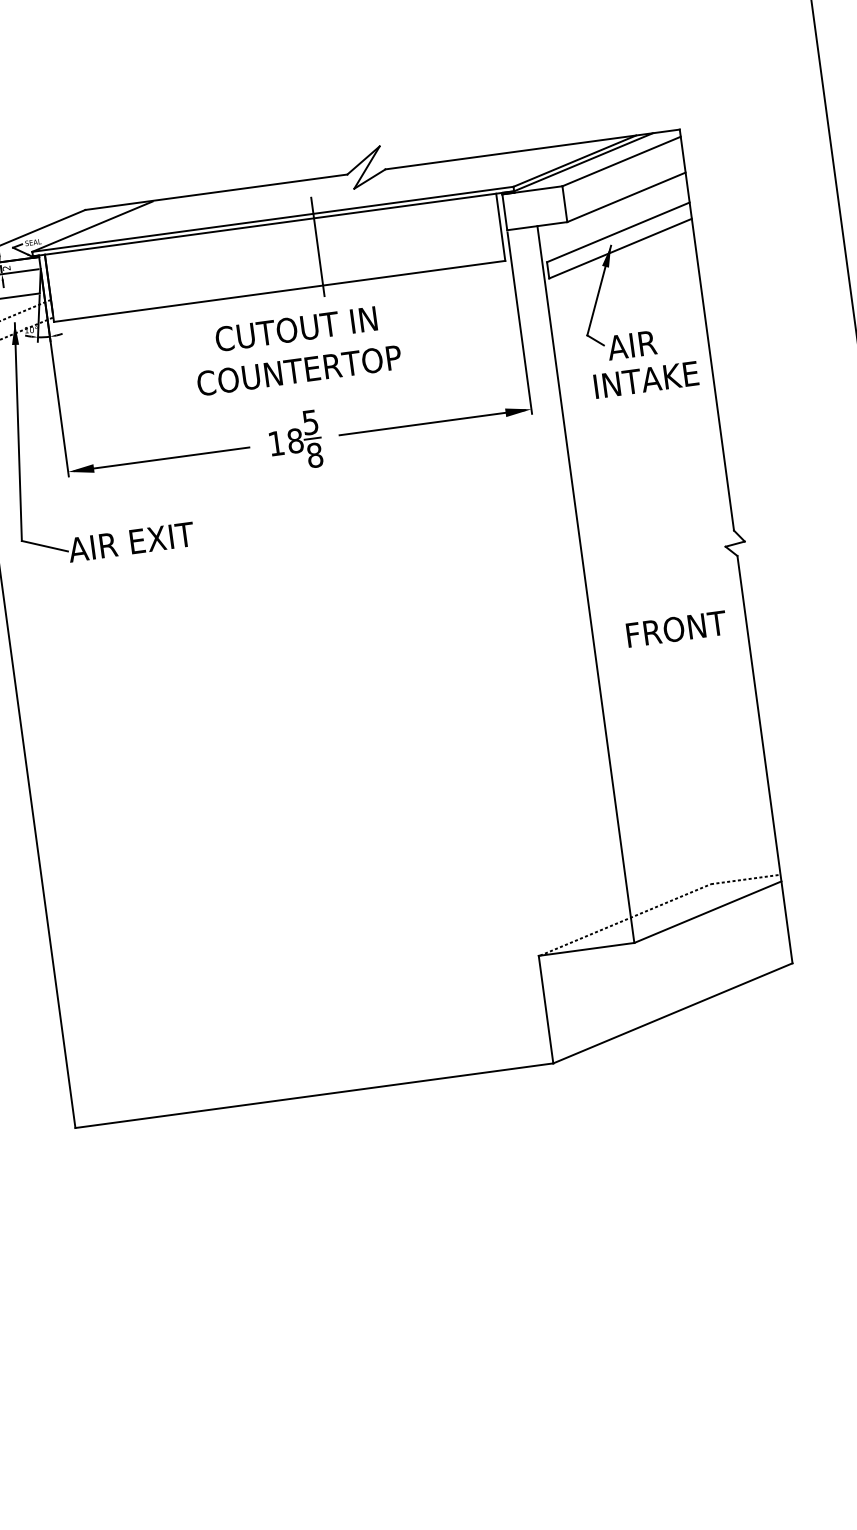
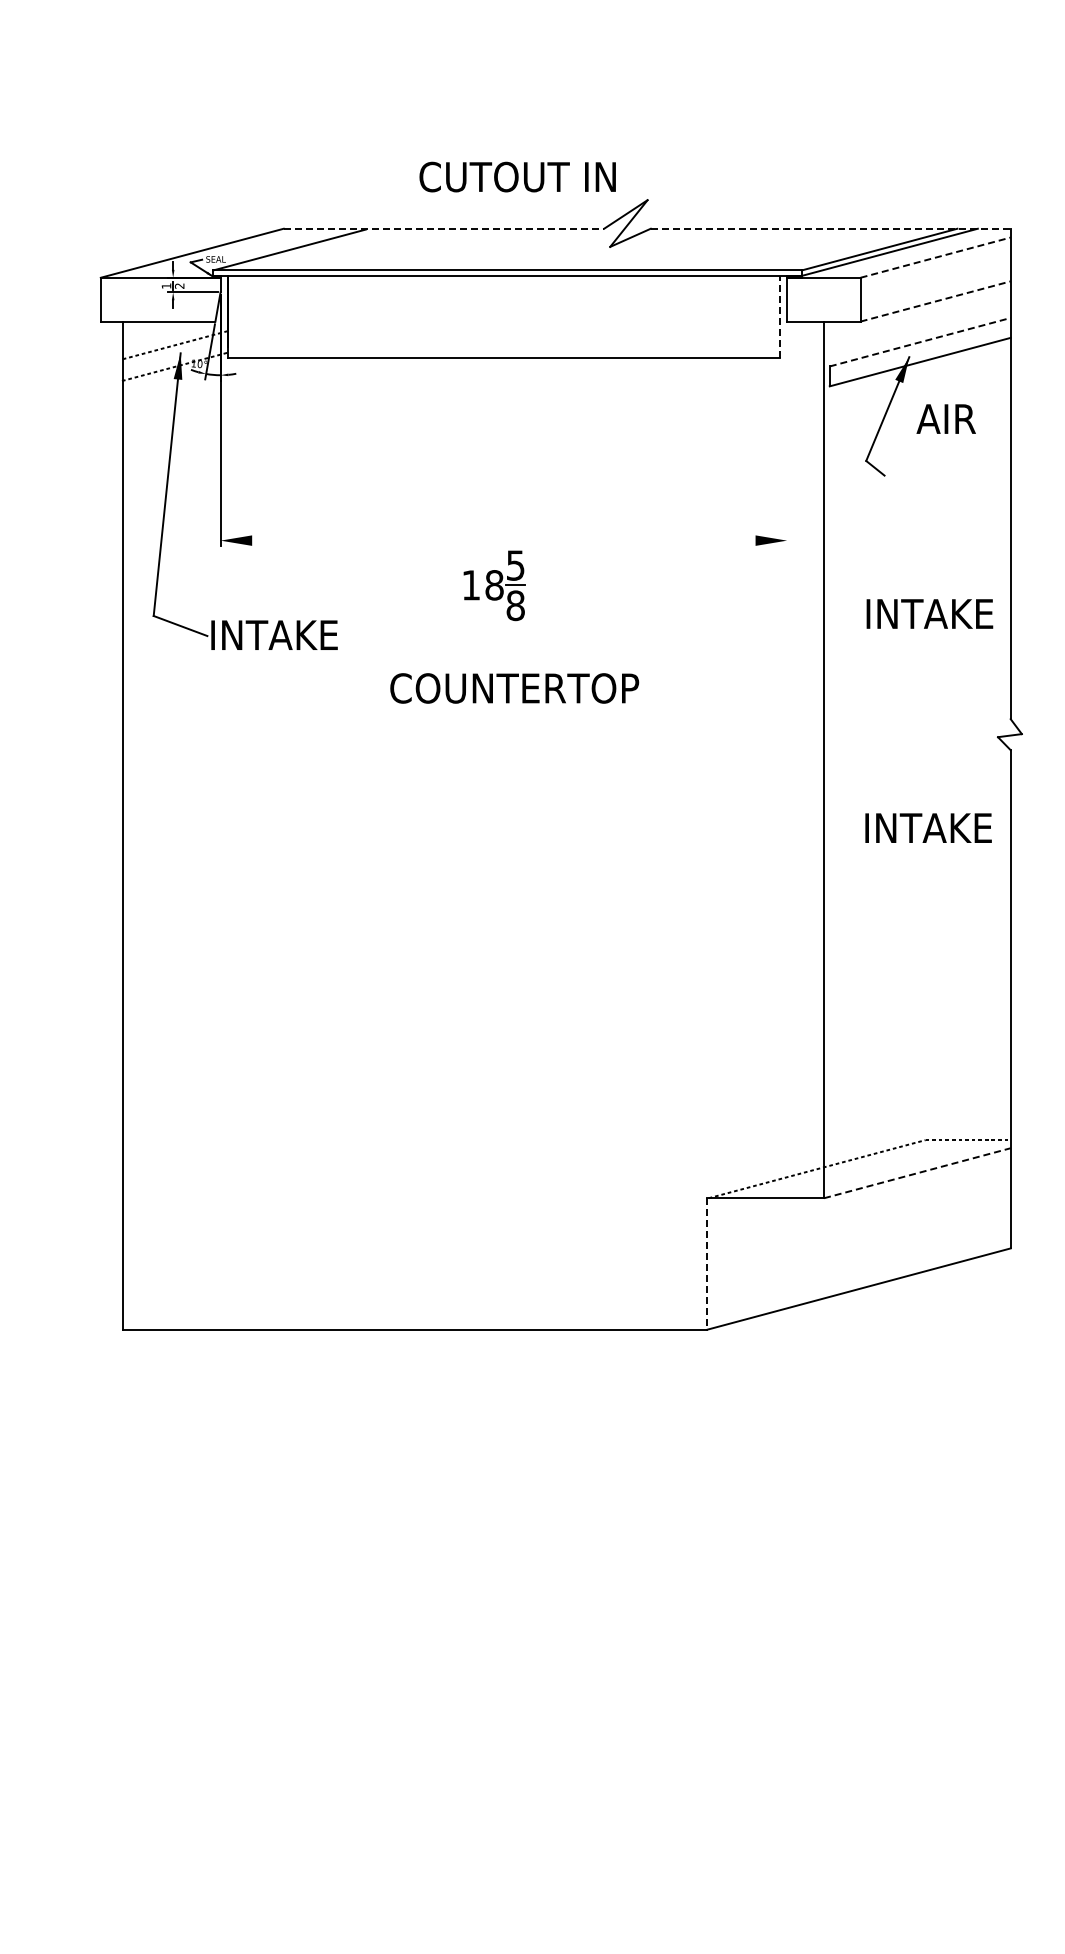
line: (532, 149) -> (830, 228), solid -> dashed
line: (621, 161) -> (935, 257), solid -> dashed
line: (216, 191) -> (444, 228), solid -> dashed
line: (626, 197) -> (935, 301), solid -> dashed
line: (500, 226) -> (779, 316), solid -> dashed
line: (618, 232) -> (920, 342), solid -> dashed
line: (318, 246) -> (557, 310), removed
line: (520, 323) -> (787, 435), removed
text: (296, 328) -> (517, 176), moved
text: (631, 344) -> (945, 418), moved
text: (299, 370) -> (514, 688), moved
text: (645, 379) -> (929, 613), moved
line: (431, 422) -> (665, 540), removed
part: (295, 441) -> (494, 585), moved
line: (162, 459) -> (335, 540), removed
text: (130, 541) -> (284, 634), AIR EXIT -> INTAKE
text: (680, 628) -> (930, 827), FRONT -> INTAKE
line: (708, 912) -> (917, 1173), solid -> dashed
line: (546, 1010) -> (707, 1264), solid -> dashed

